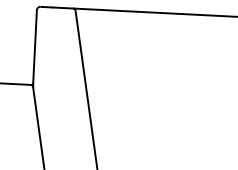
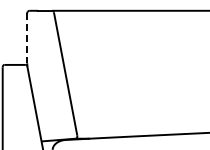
line: (35, 46) -> (27, 38), solid -> dashed

